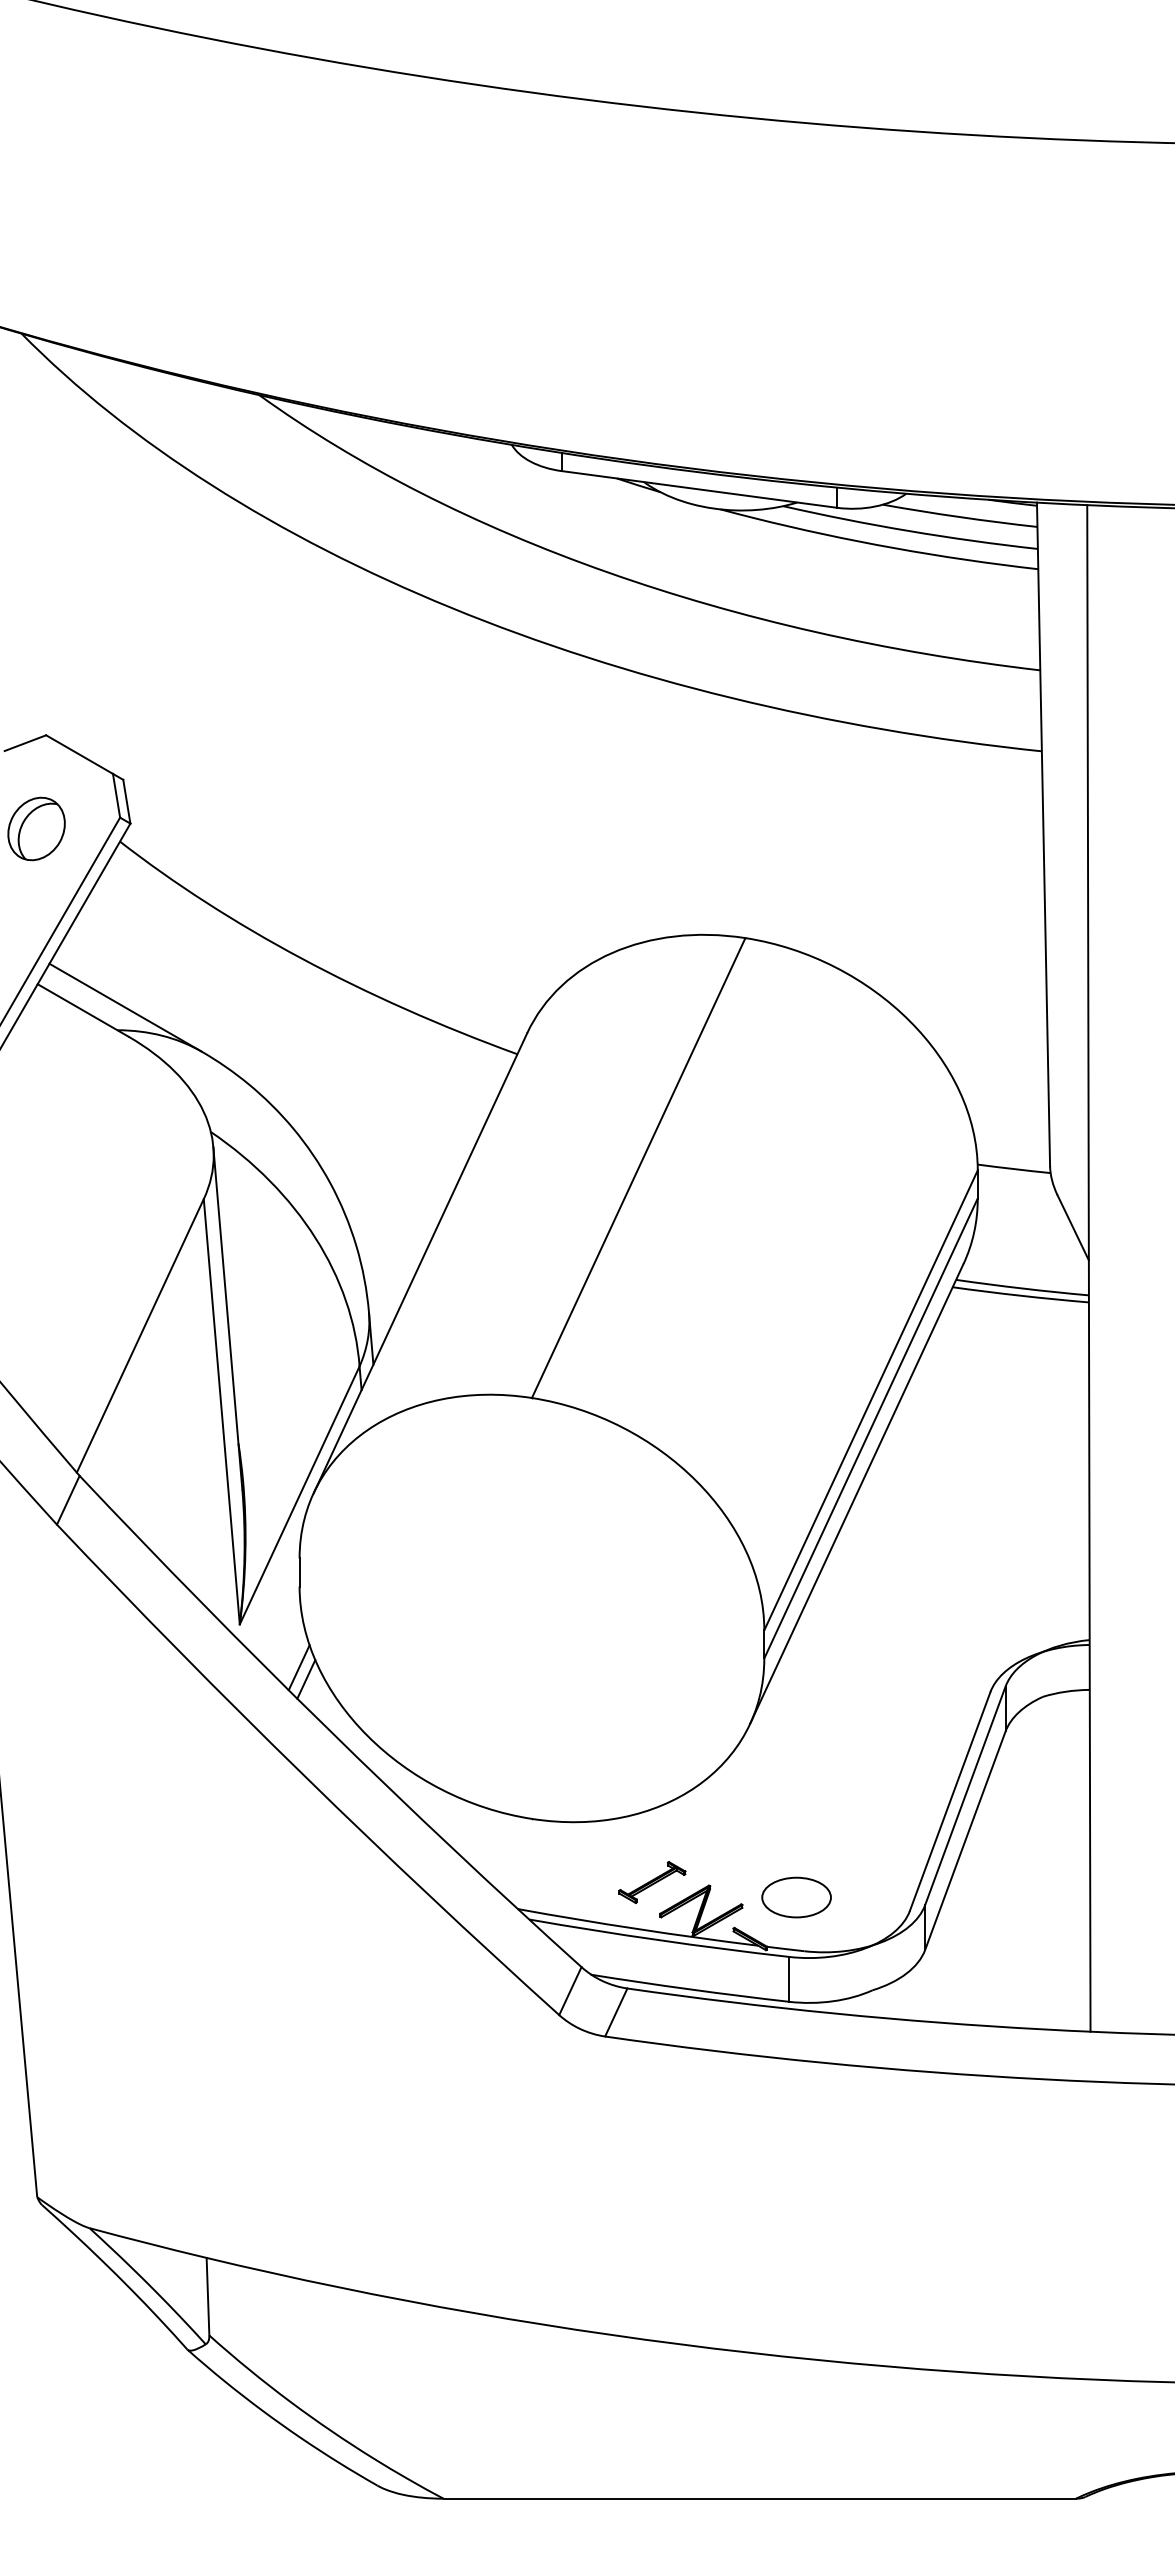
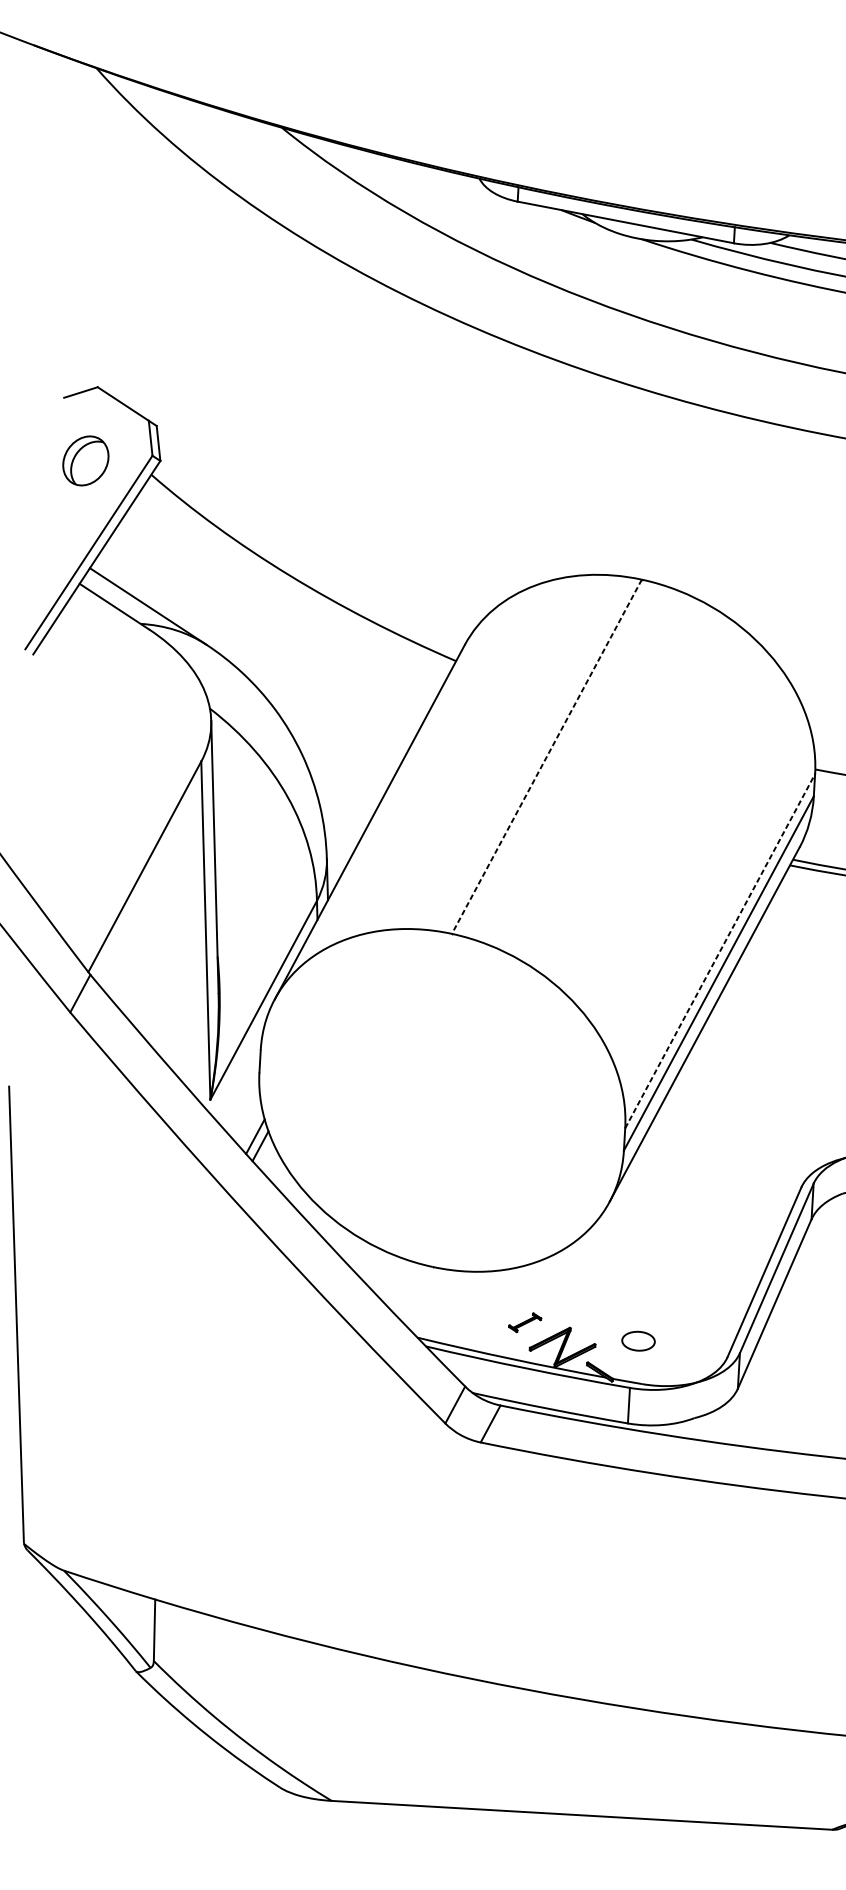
line: (638, 1168) -> (546, 757), solid -> dashed
line: (871, 1400) -> (720, 951), solid -> dashed
part: (652, 1882) -> (525, 1322), size x0.6
part: (796, 1897) -> (638, 1341), size x0.6

